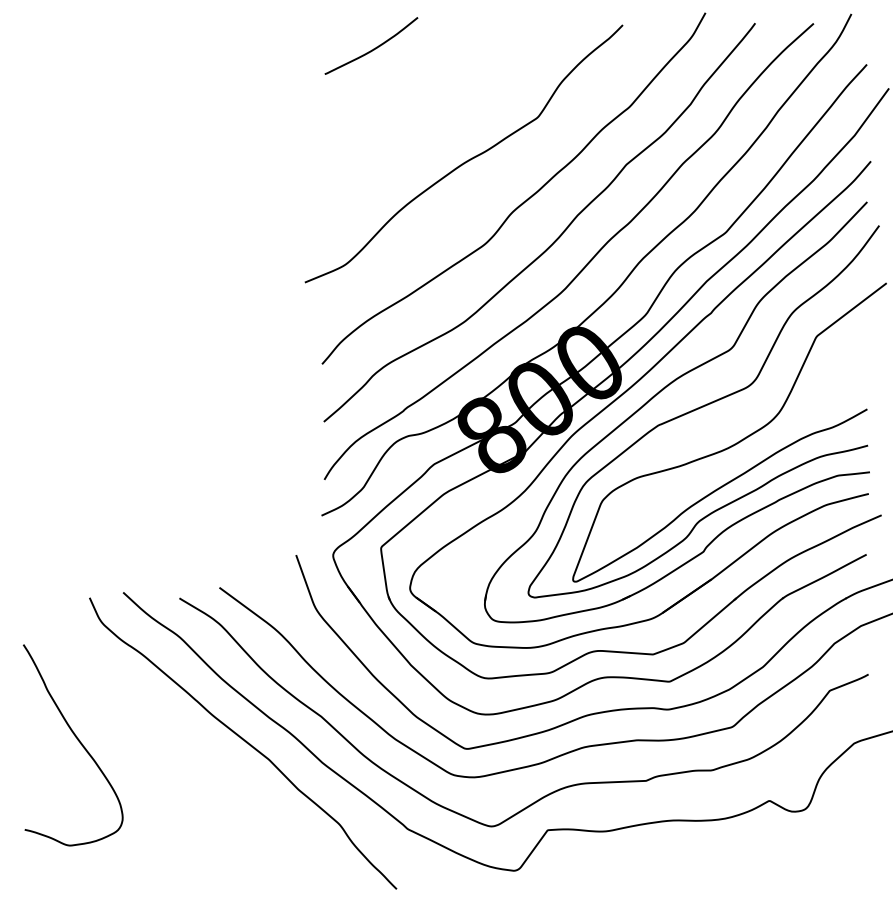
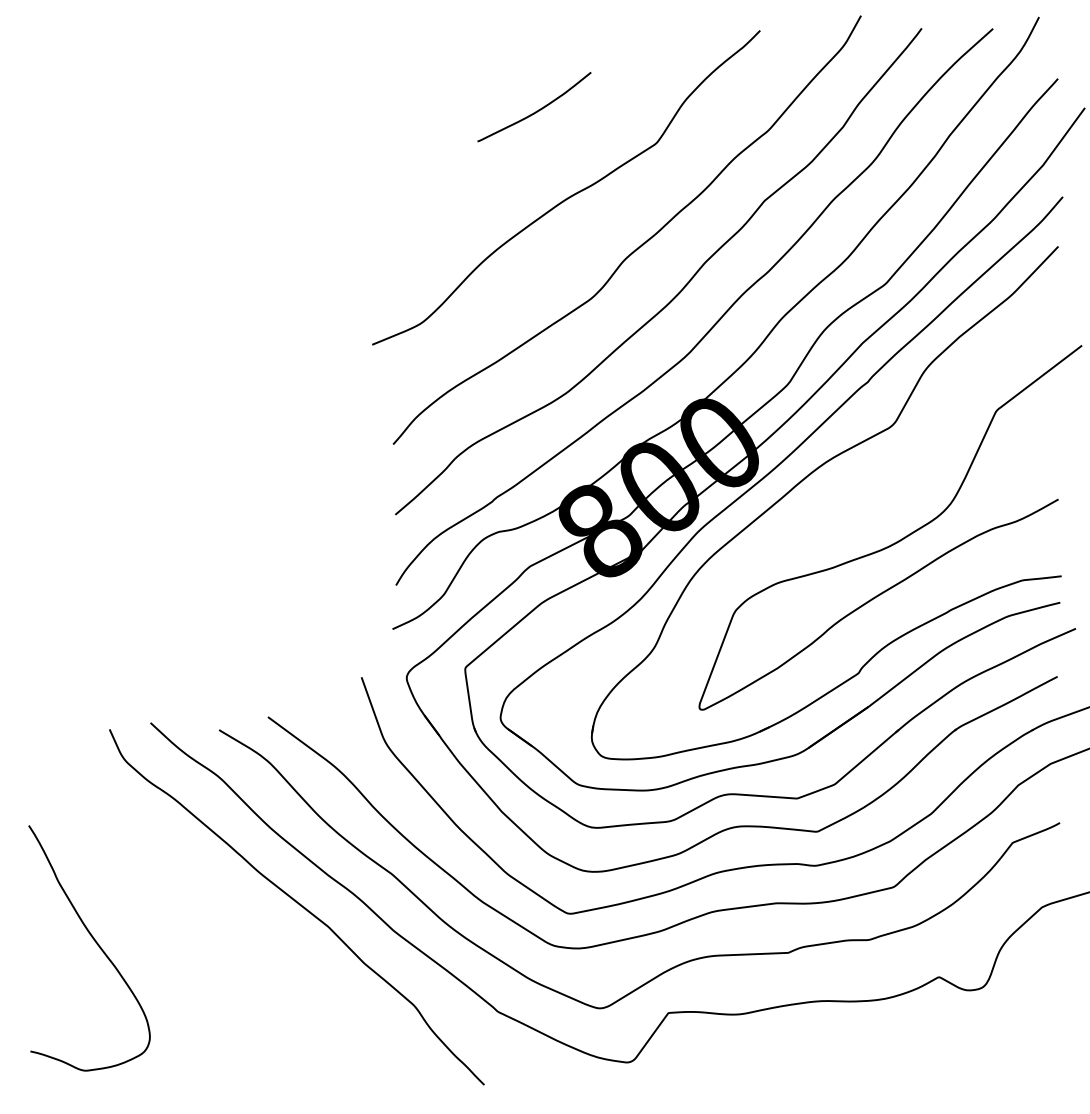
curve: (373, 48) -> (536, 110), moved
curve: (702, 407) -> (857, 497), removed
curve: (78, 742) -> (96, 944), moved

